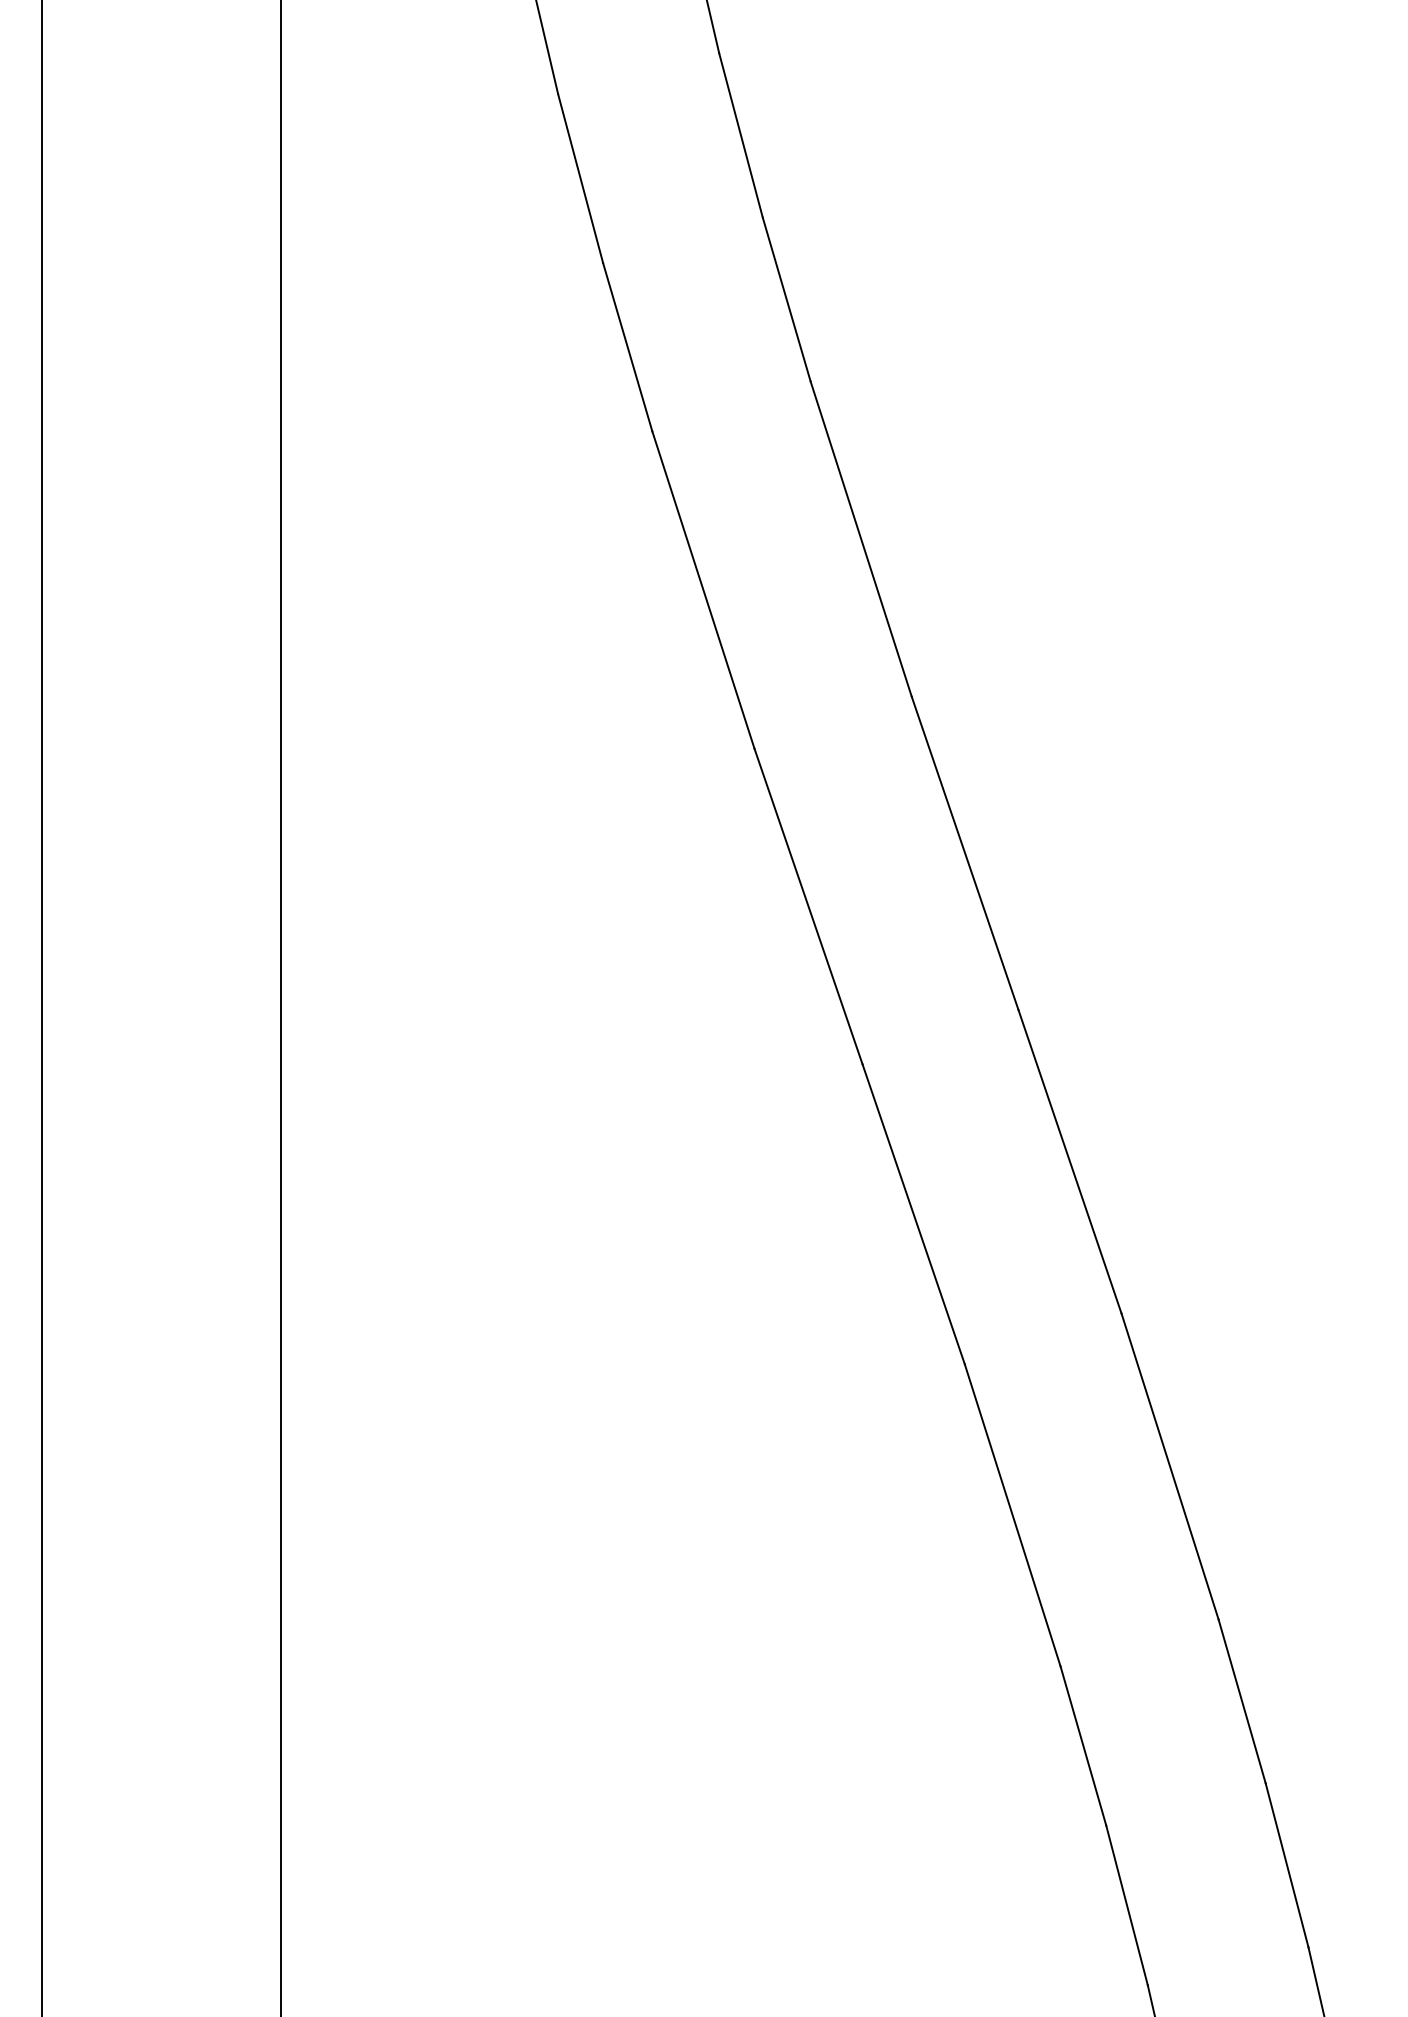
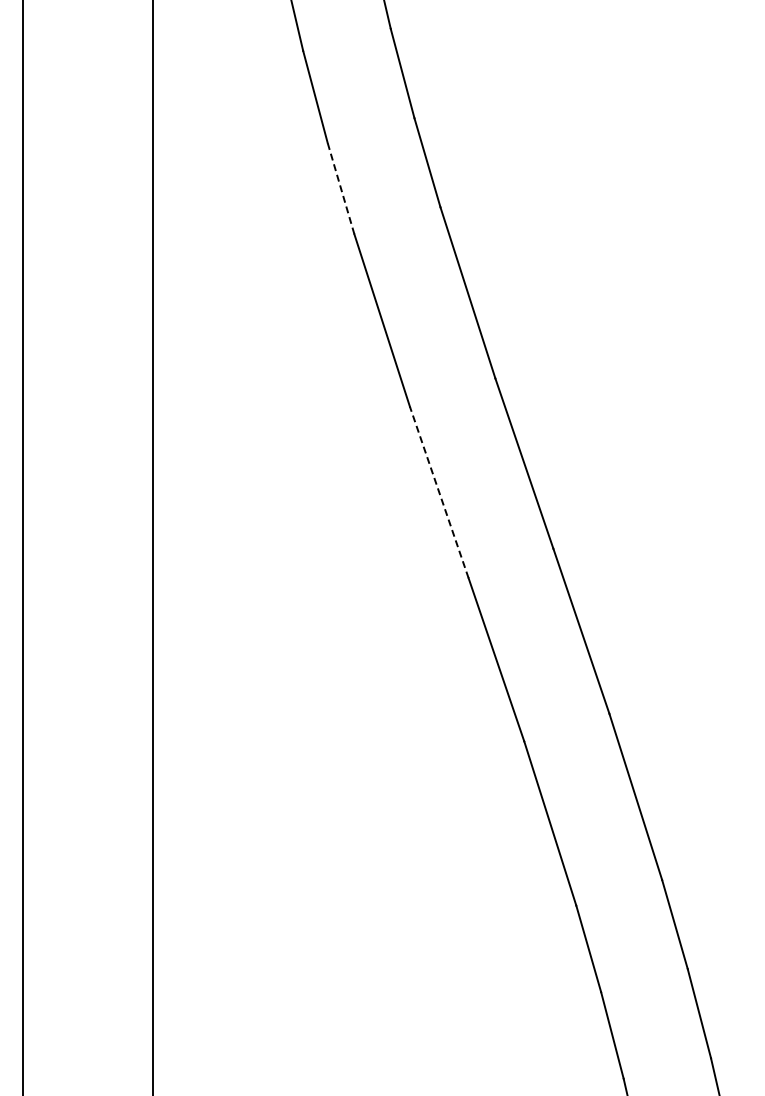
line: (628, 347) -> (341, 188), solid -> dashed
line: (808, 906) -> (439, 492), solid -> dashed

